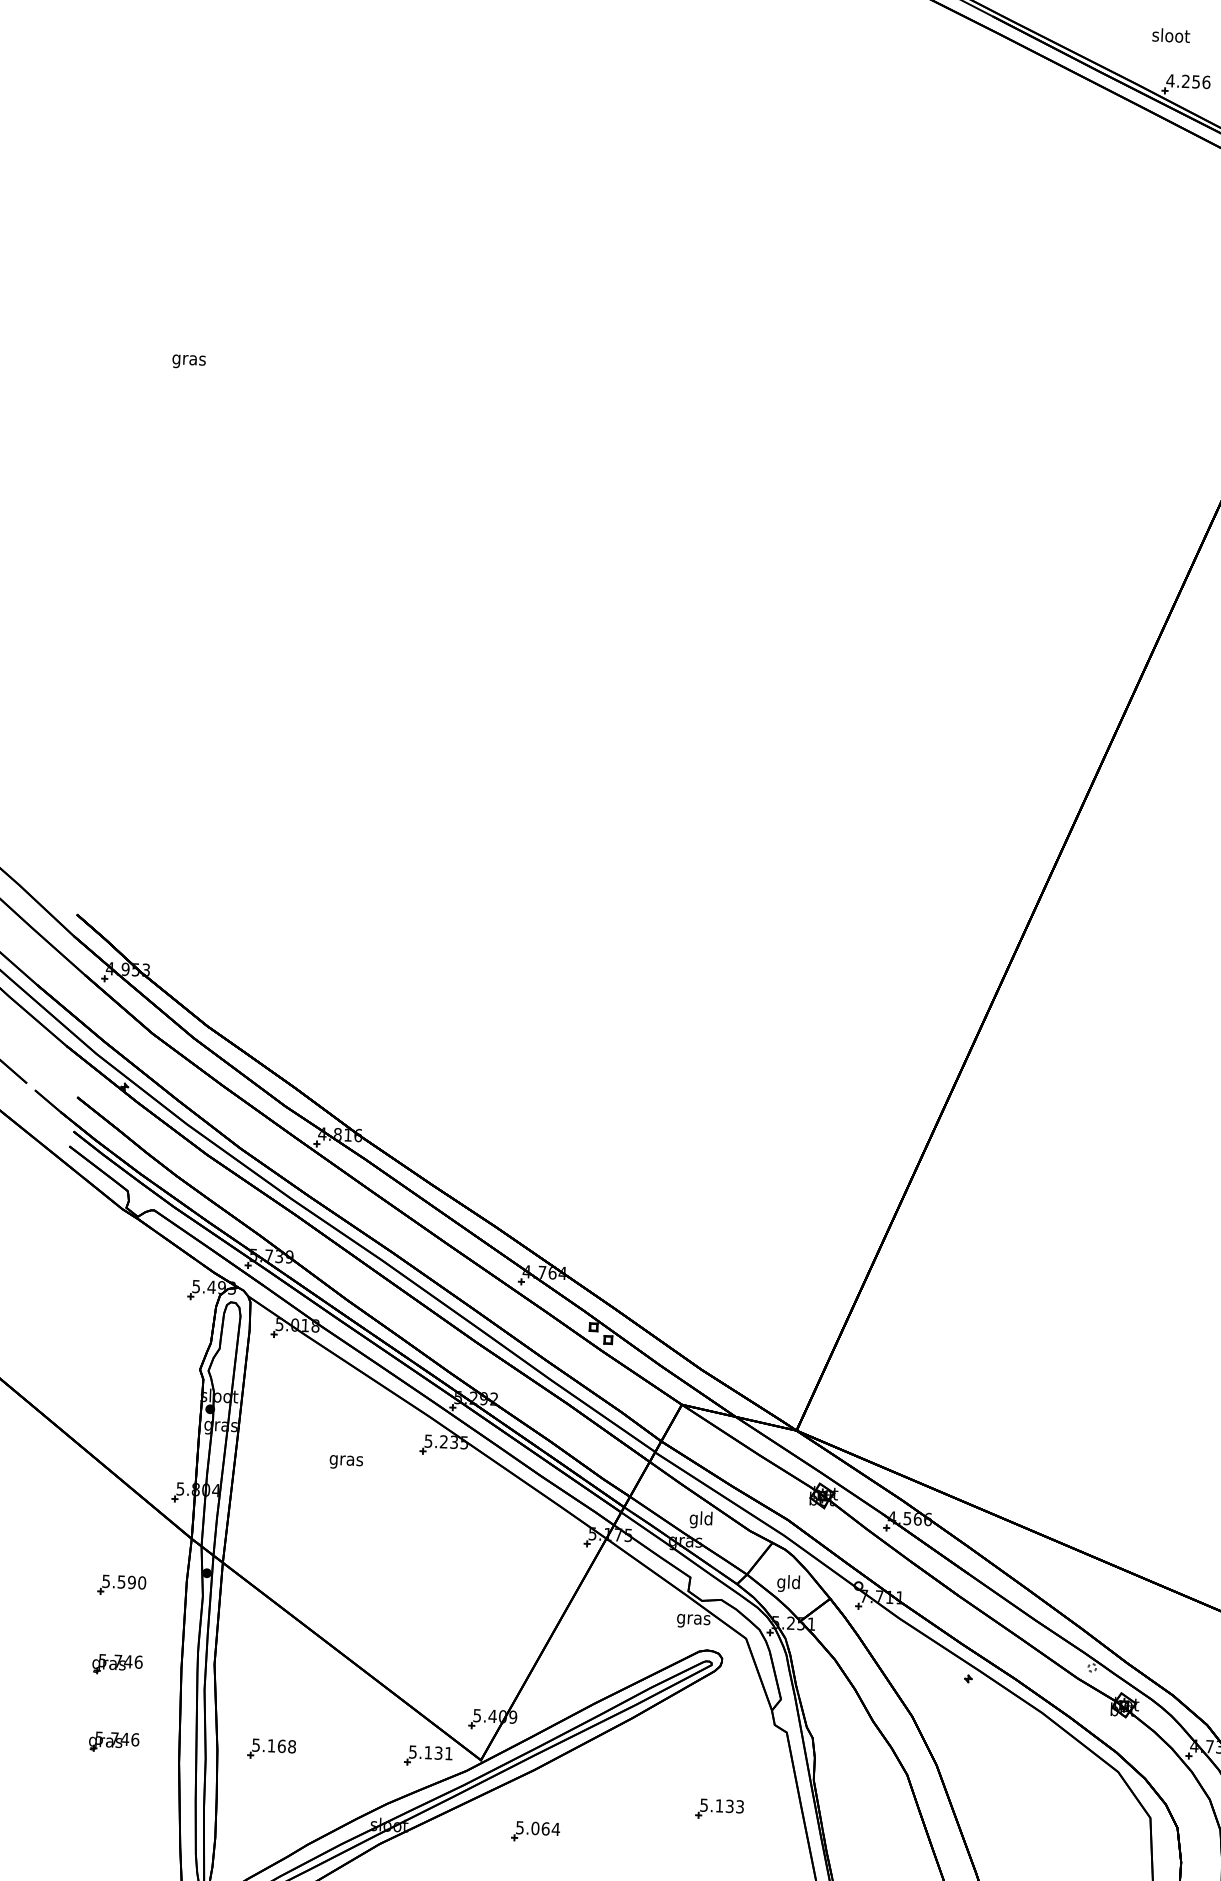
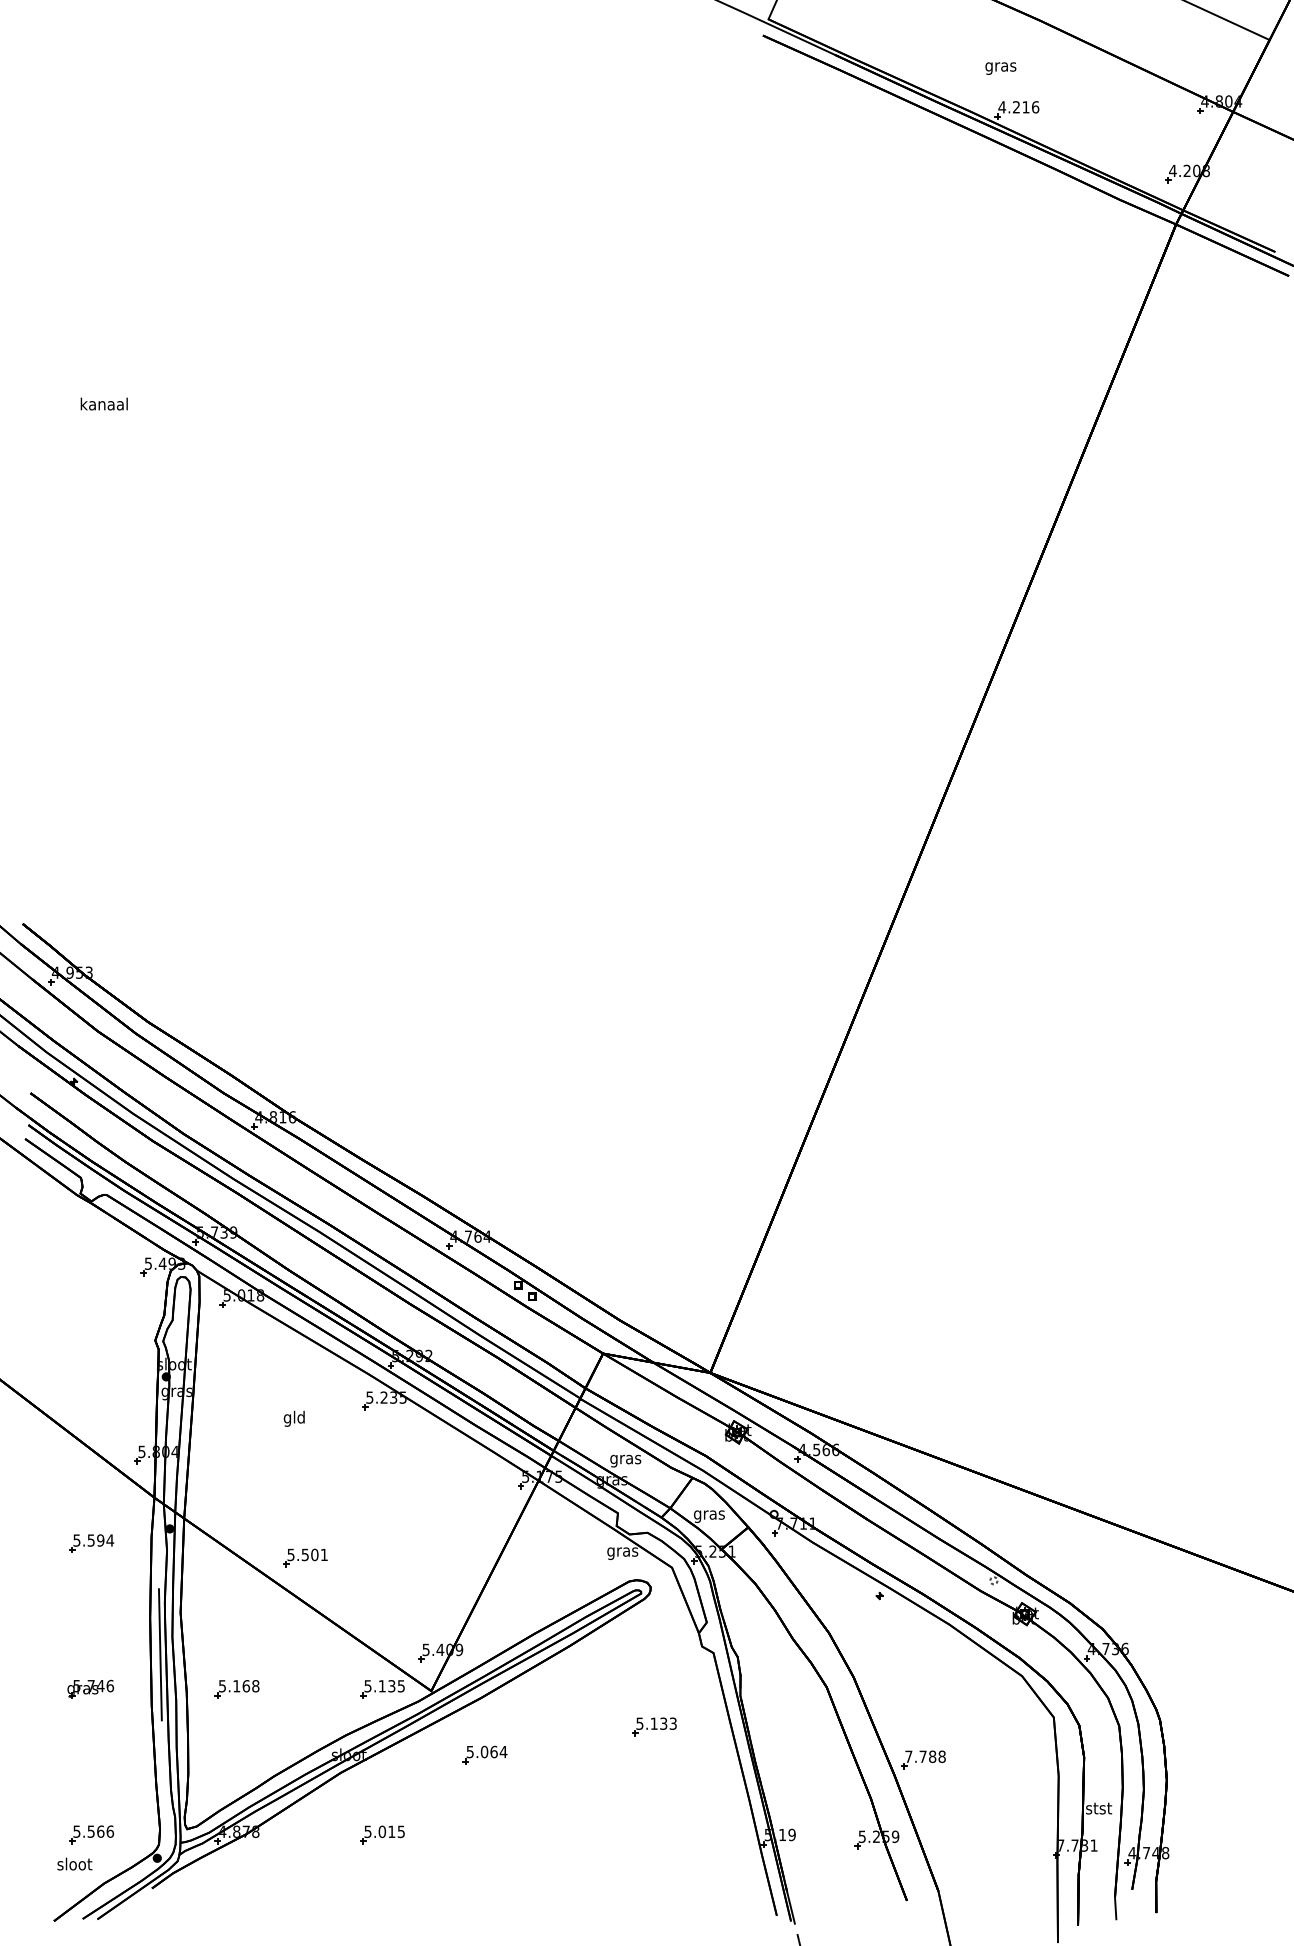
text: (1170, 36) -> (1000, 66), sloot -> gras
text: (1195, 82) -> (1025, 107), 4.256 -> 4.216
text: (188, 359) -> (103, 405), gras -> kanaal
text: (346, 1460) -> (294, 1418), gras -> gld
text: (701, 1519) -> (625, 1459), gld -> gras
text: (142, 1582) -> (110, 1540), 5.590 -> 5.594
text: (788, 1584) -> (709, 1515), gld -> gras
part: (351, 1610) -> (305, 1557), added
part: (117, 1663) -> (90, 1616), removed
line: (189, 1708) -> (159, 1654), added
text: (447, 1753) -> (400, 1686), 5.131 -> 5.135
part: (1008, 1857) -> (923, 1759), added

